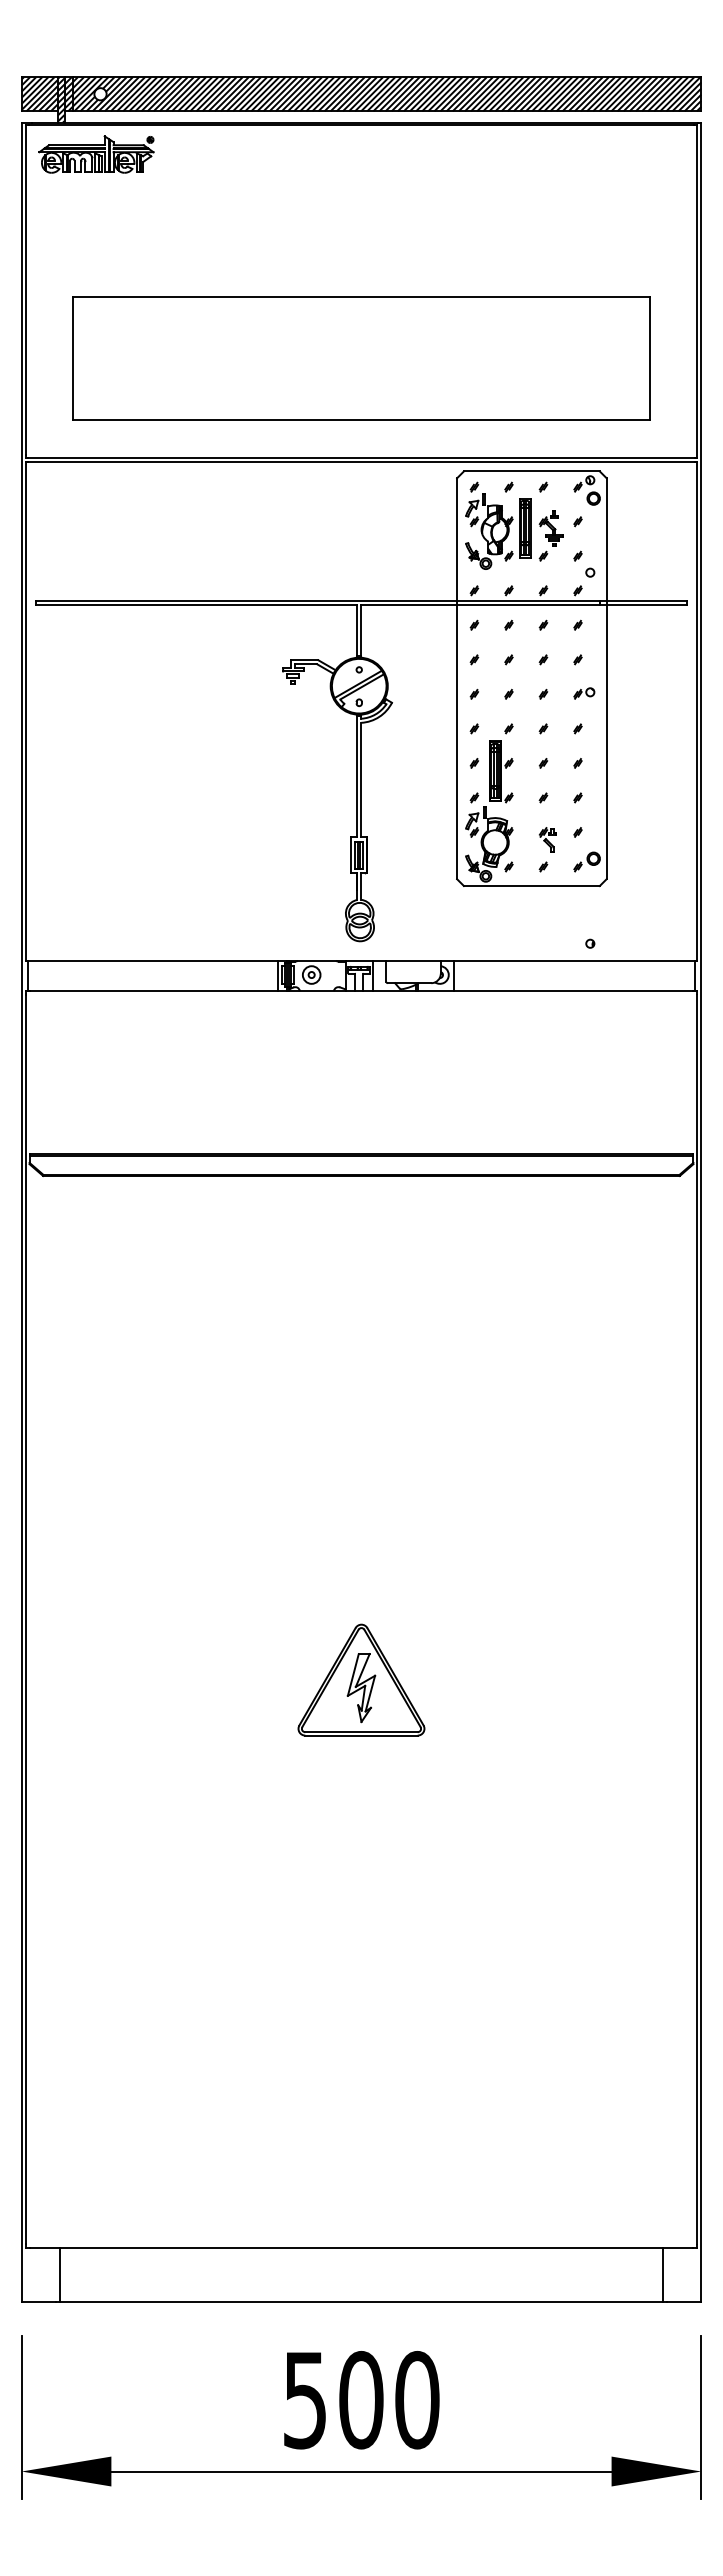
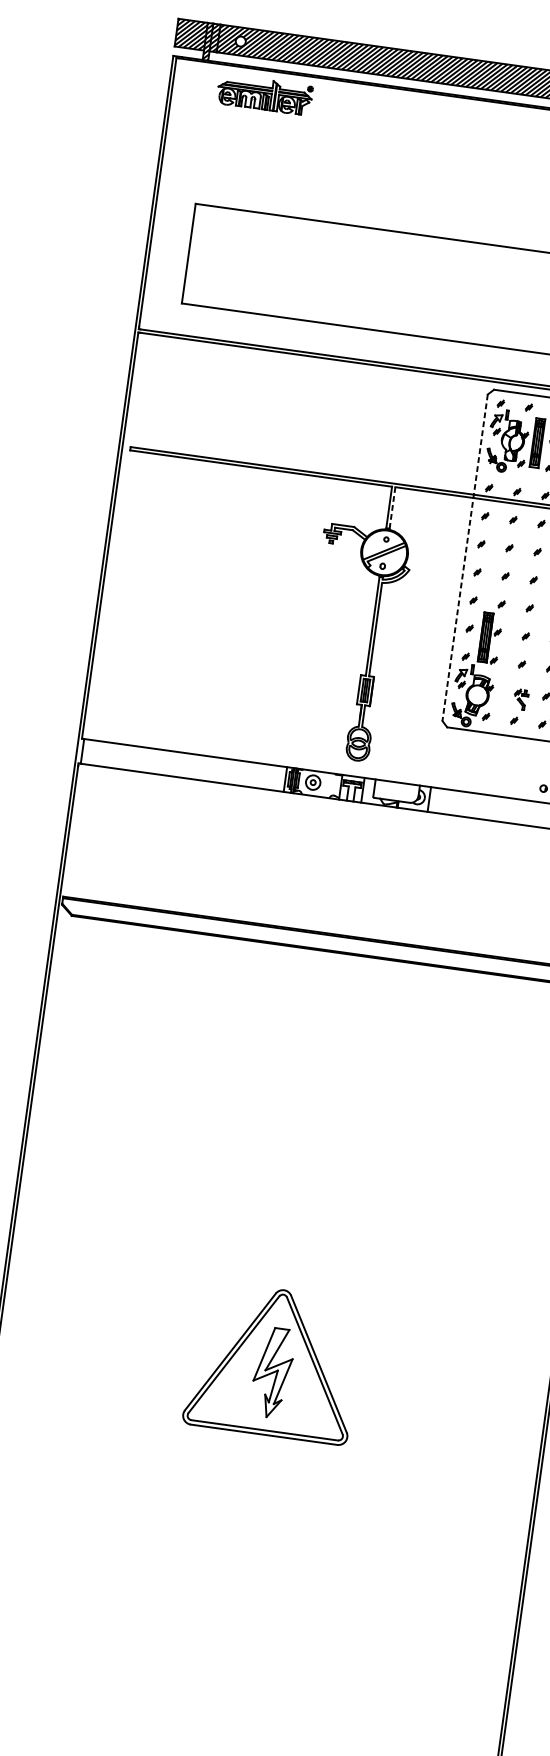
part: (96, 154) -> (264, 94), moved
line: (361, 630) -> (392, 507), solid -> dashed
line: (457, 679) -> (465, 558), solid -> dashed
part: (361, 1679) -> (274, 1361), size x1.6

